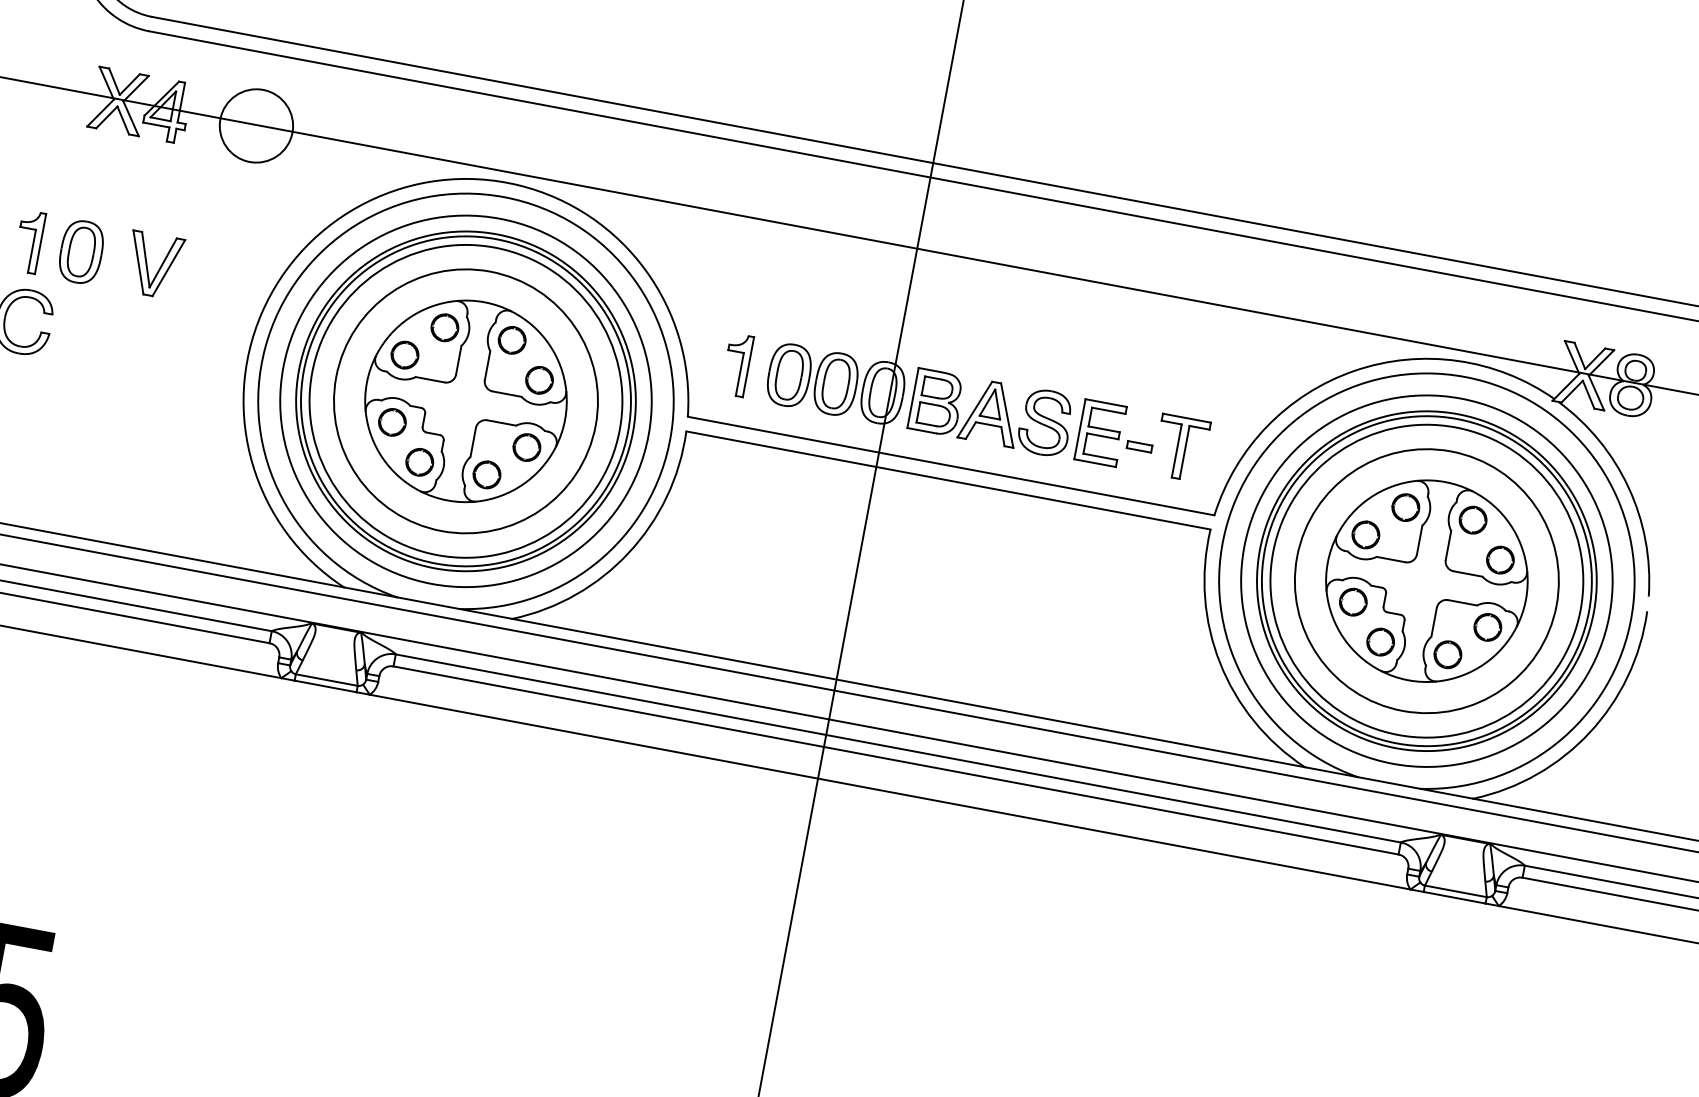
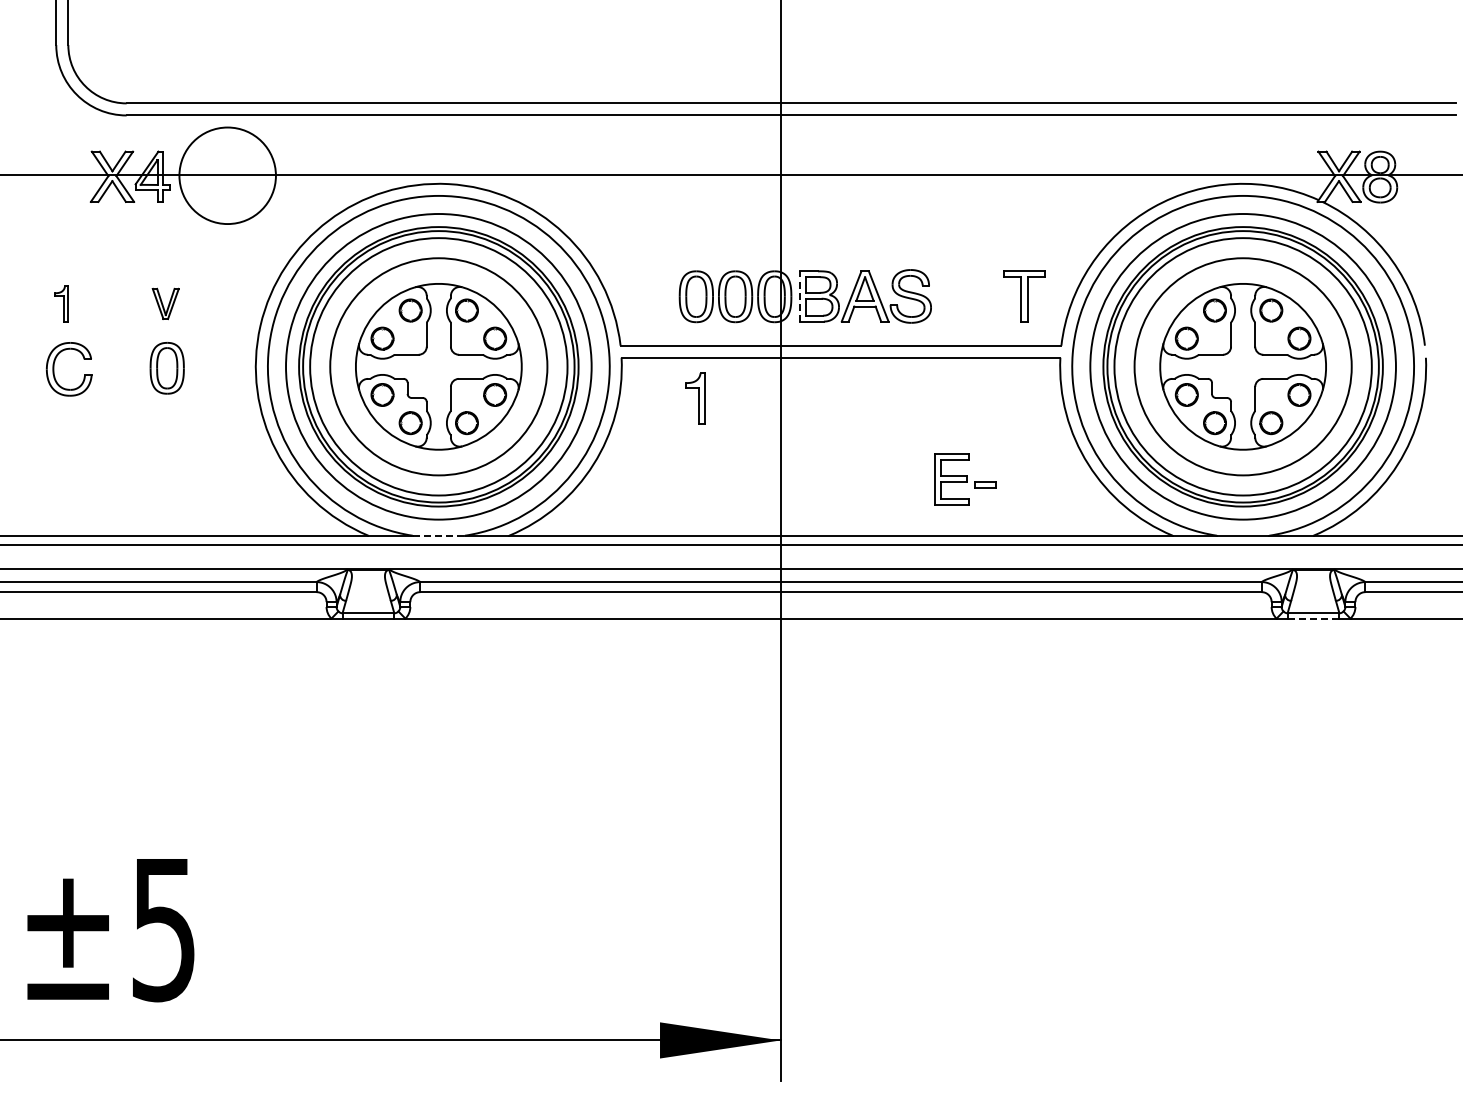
circle: (256, 125) -> (227, 175), size x1.6
part: (29, 241) -> (61, 303), size x0.7
part: (80, 252) -> (166, 368), moved
part: (153, 264) -> (165, 303), size x0.6
part: (736, 365) -> (695, 398), moved
line: (912, 396) -> (799, 295), solid -> dashed
part: (1116, 436) -> (965, 479), moved
line: (429, 603) -> (439, 535), solid -> dashed
line: (1454, 897) -> (1313, 618), solid -> dashed

